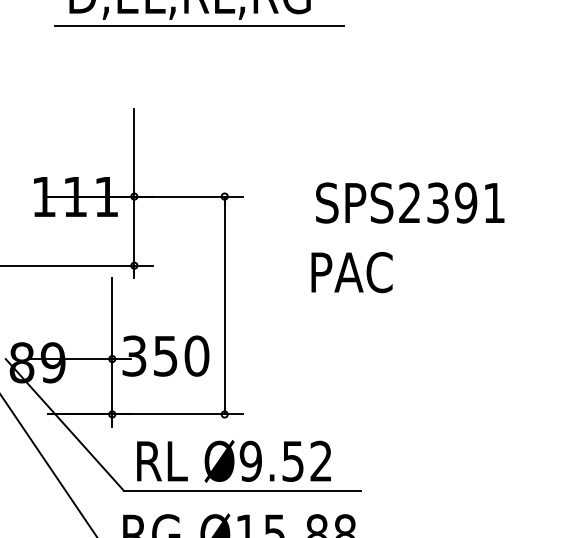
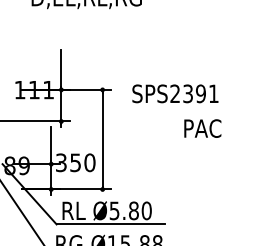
line: (200, 25) -> (91, 11), removed
text: (410, 202) -> (175, 93), moved
text: (351, 272) -> (202, 128), moved
text: (285, 460) -> (130, 210), Ø9.52 -> Ø5.80

